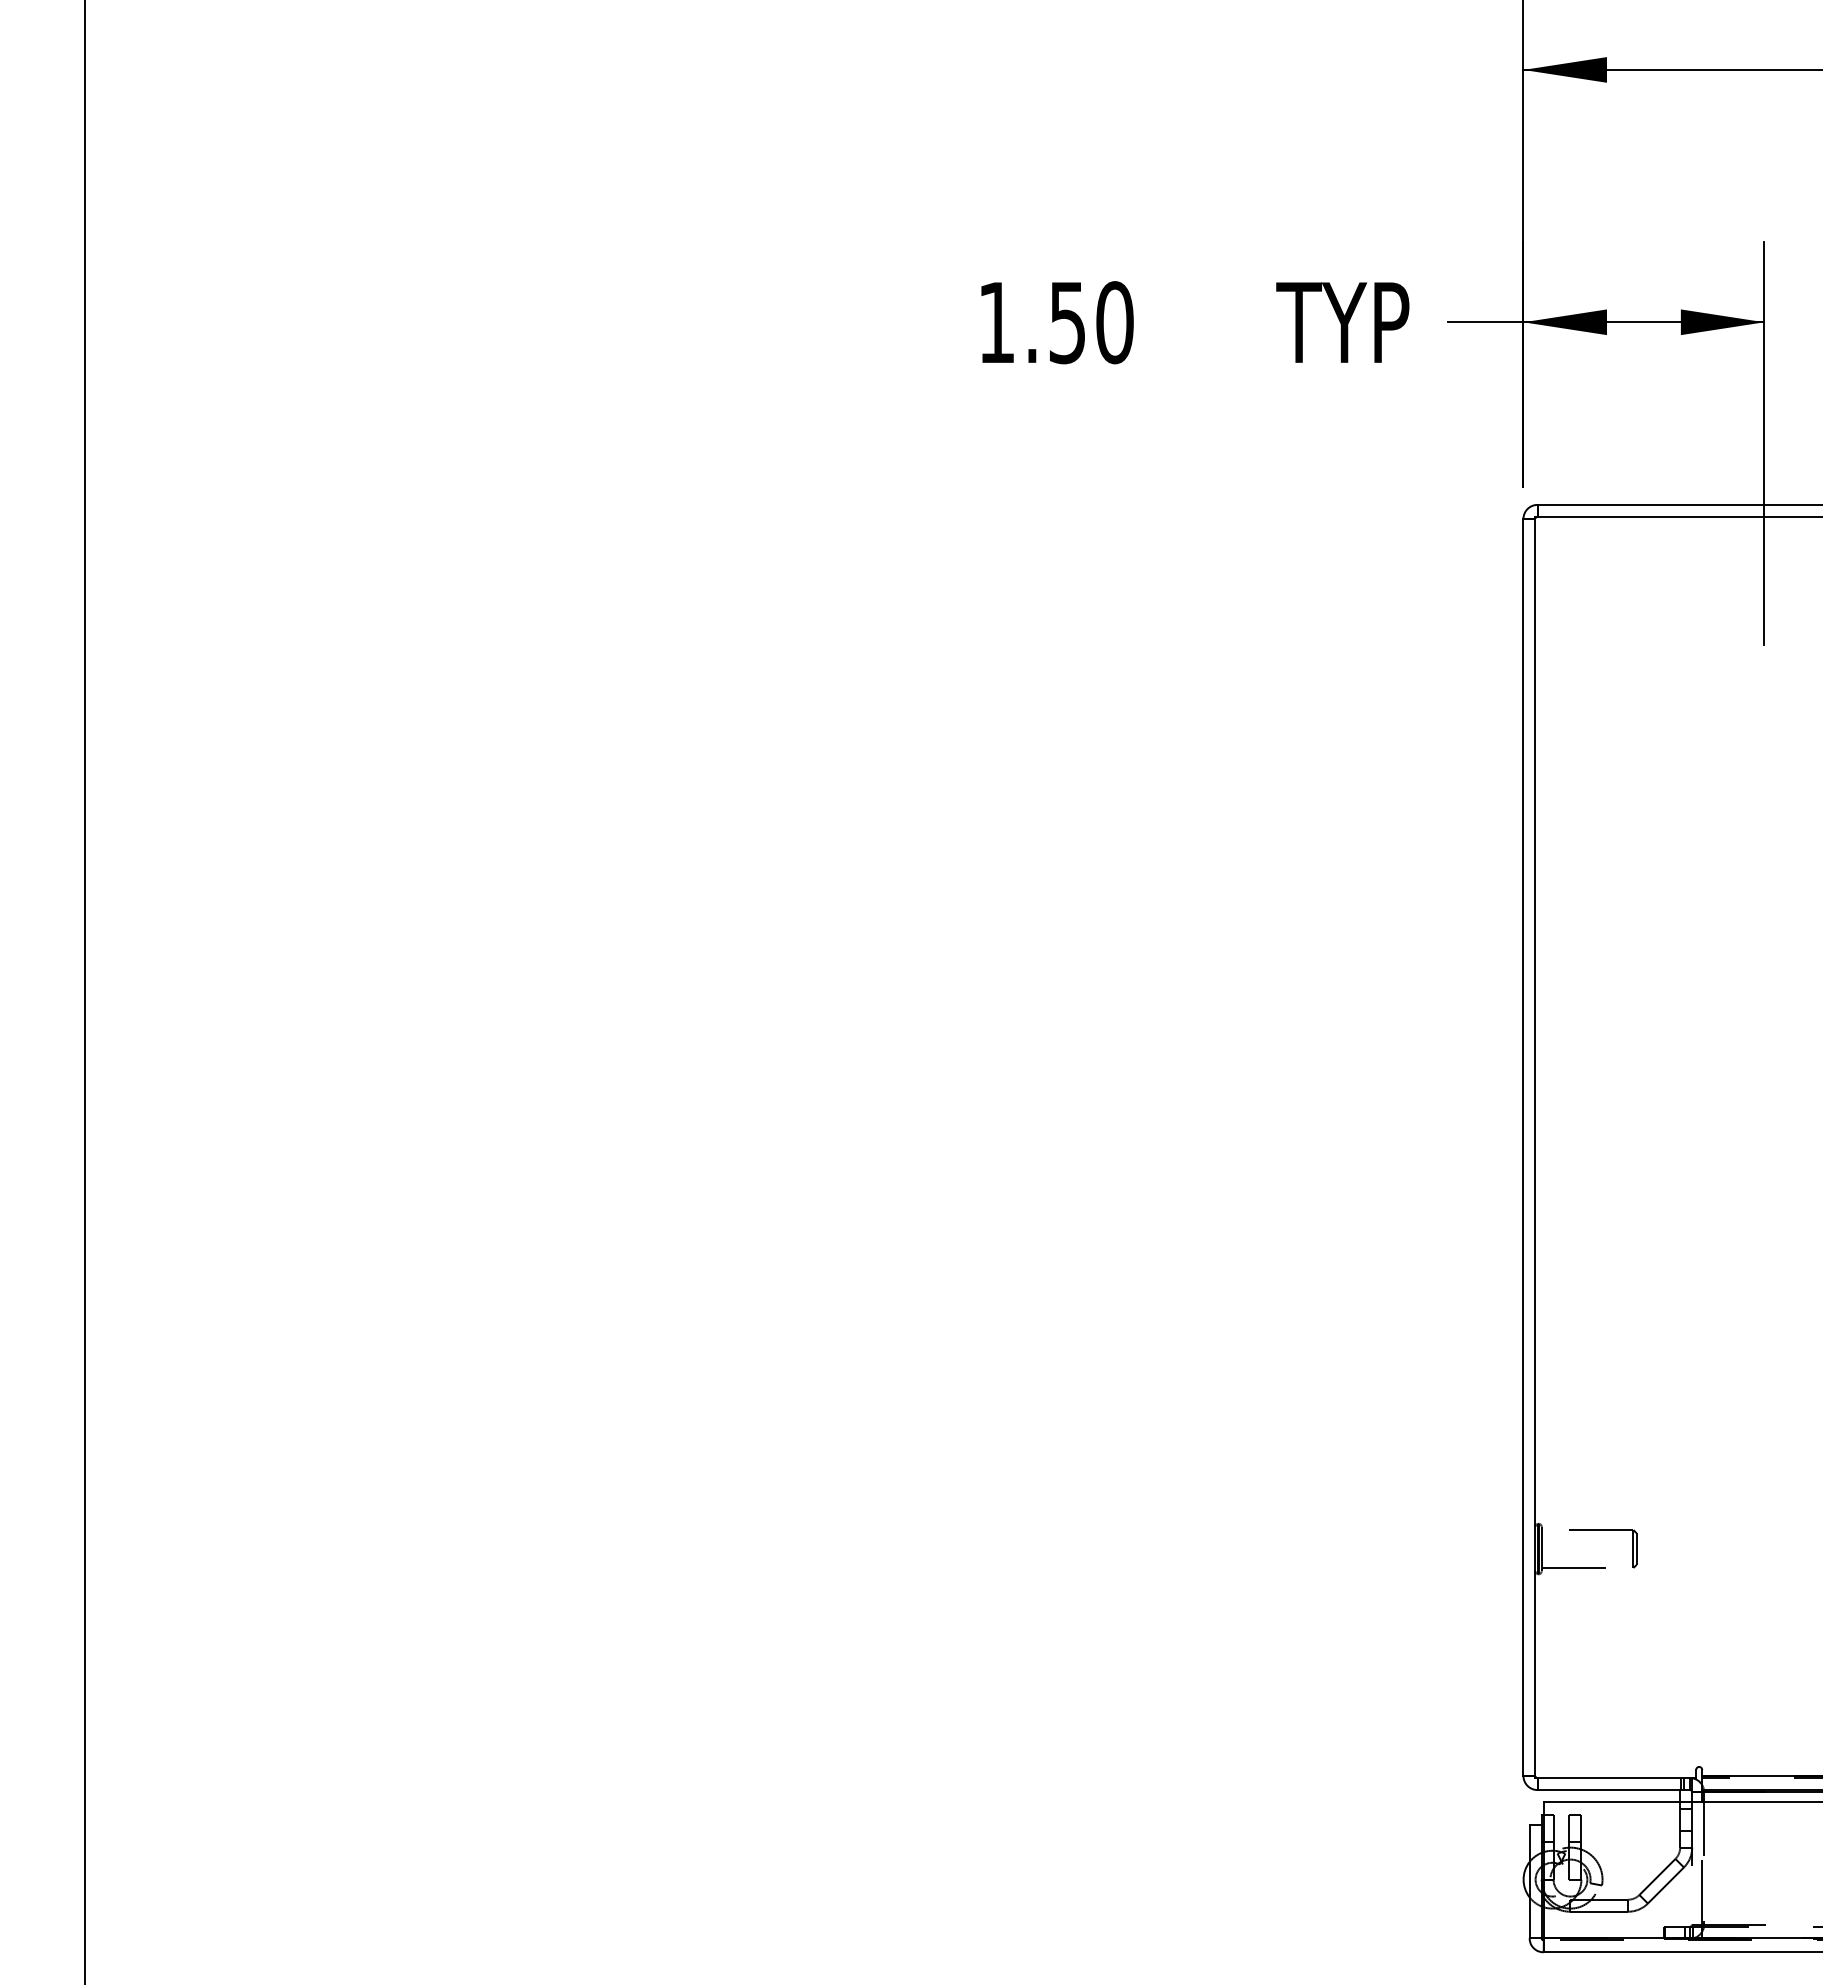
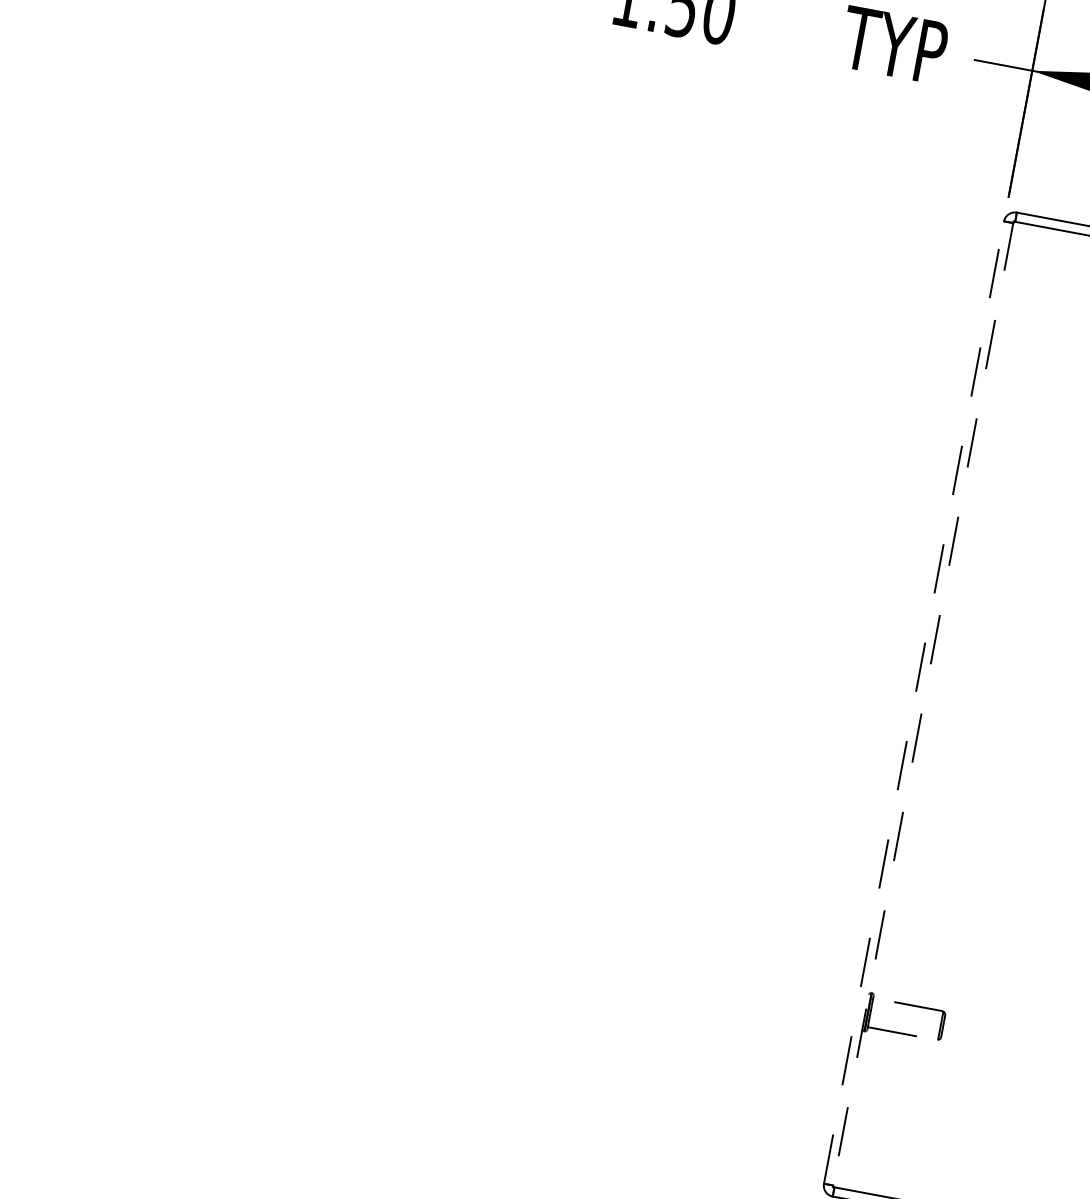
line: (1523, 1146) -> (914, 701), solid -> dashed
line: (1535, 1147) -> (923, 704), solid -> dashed

